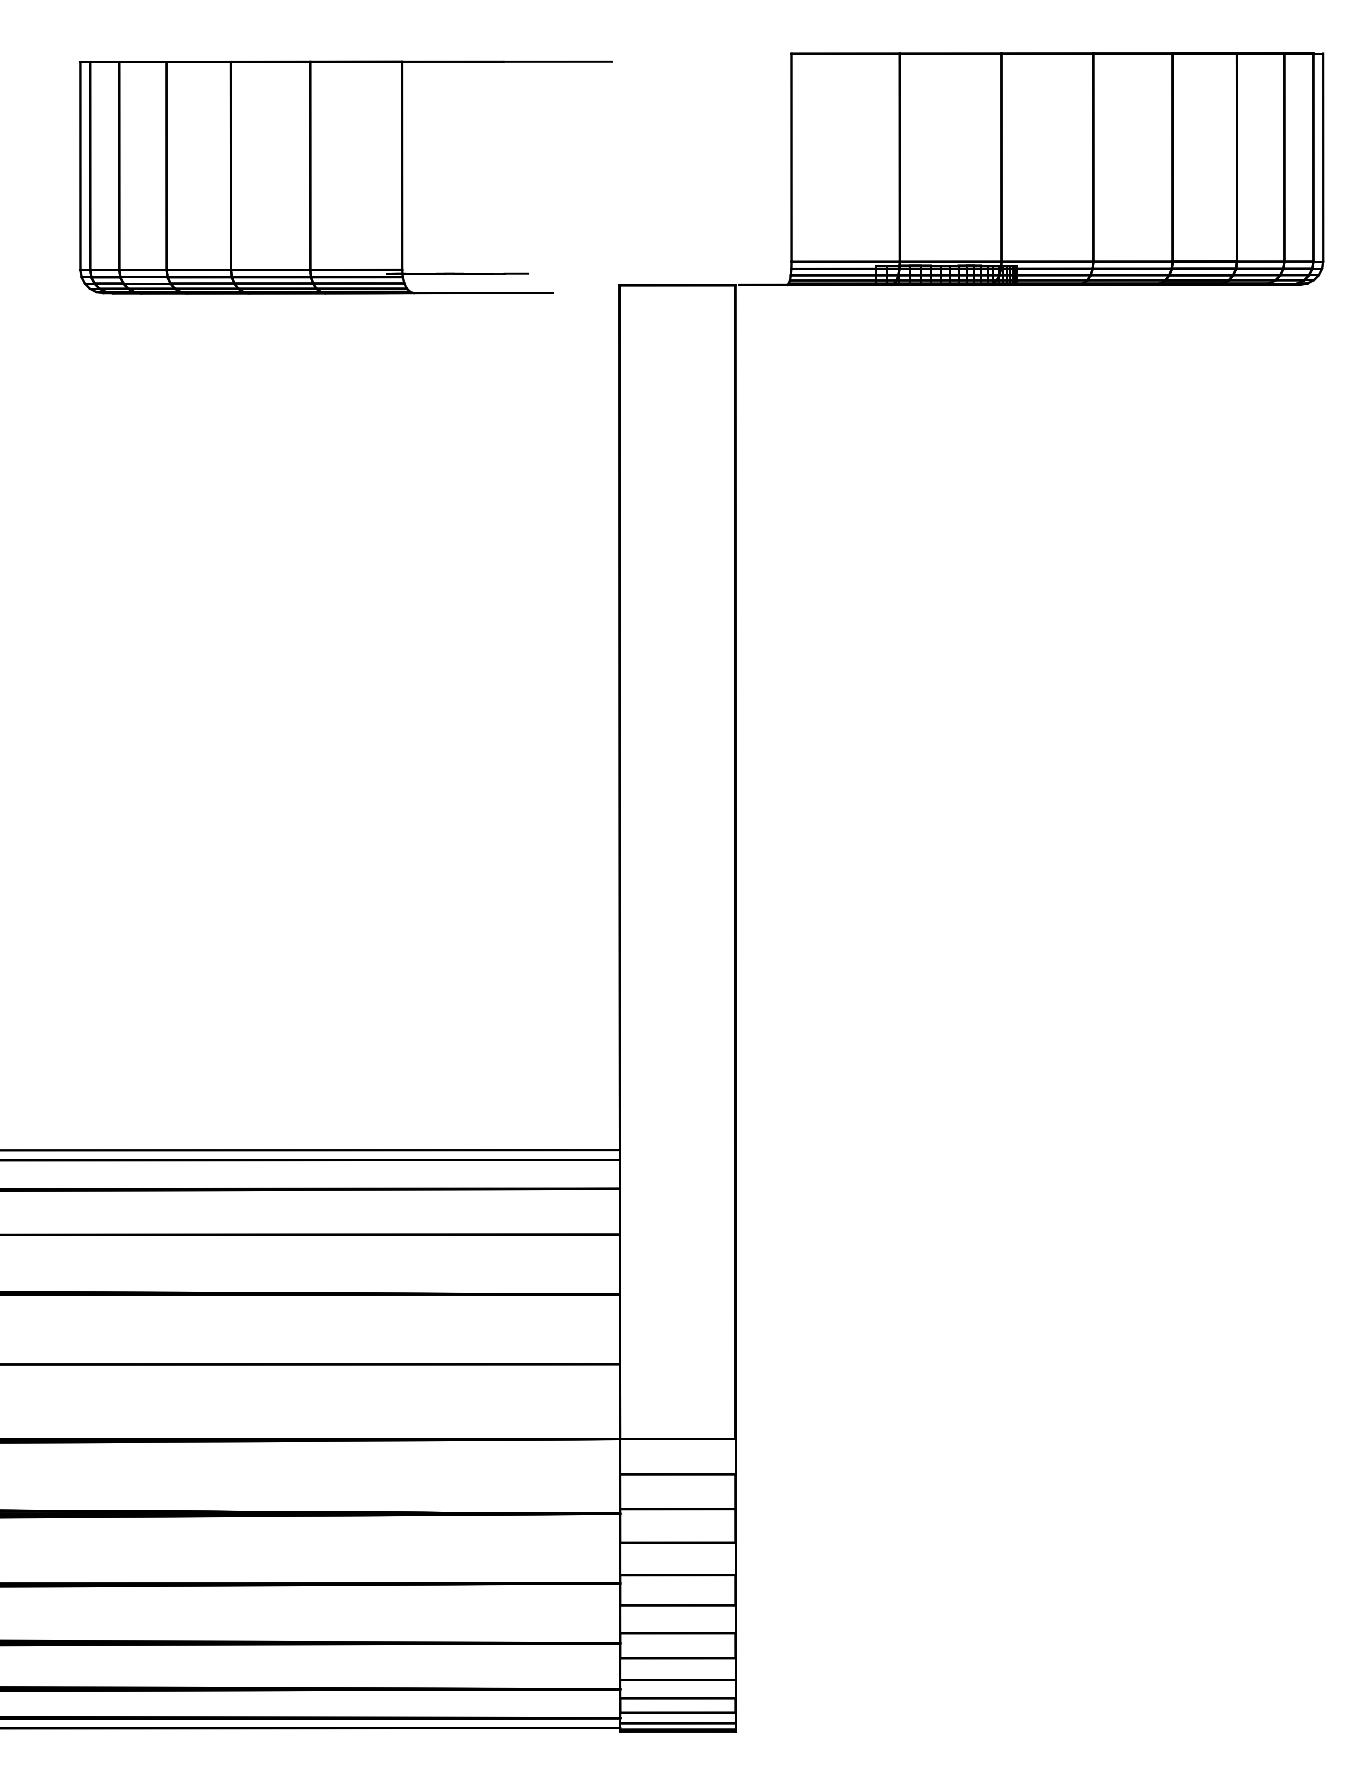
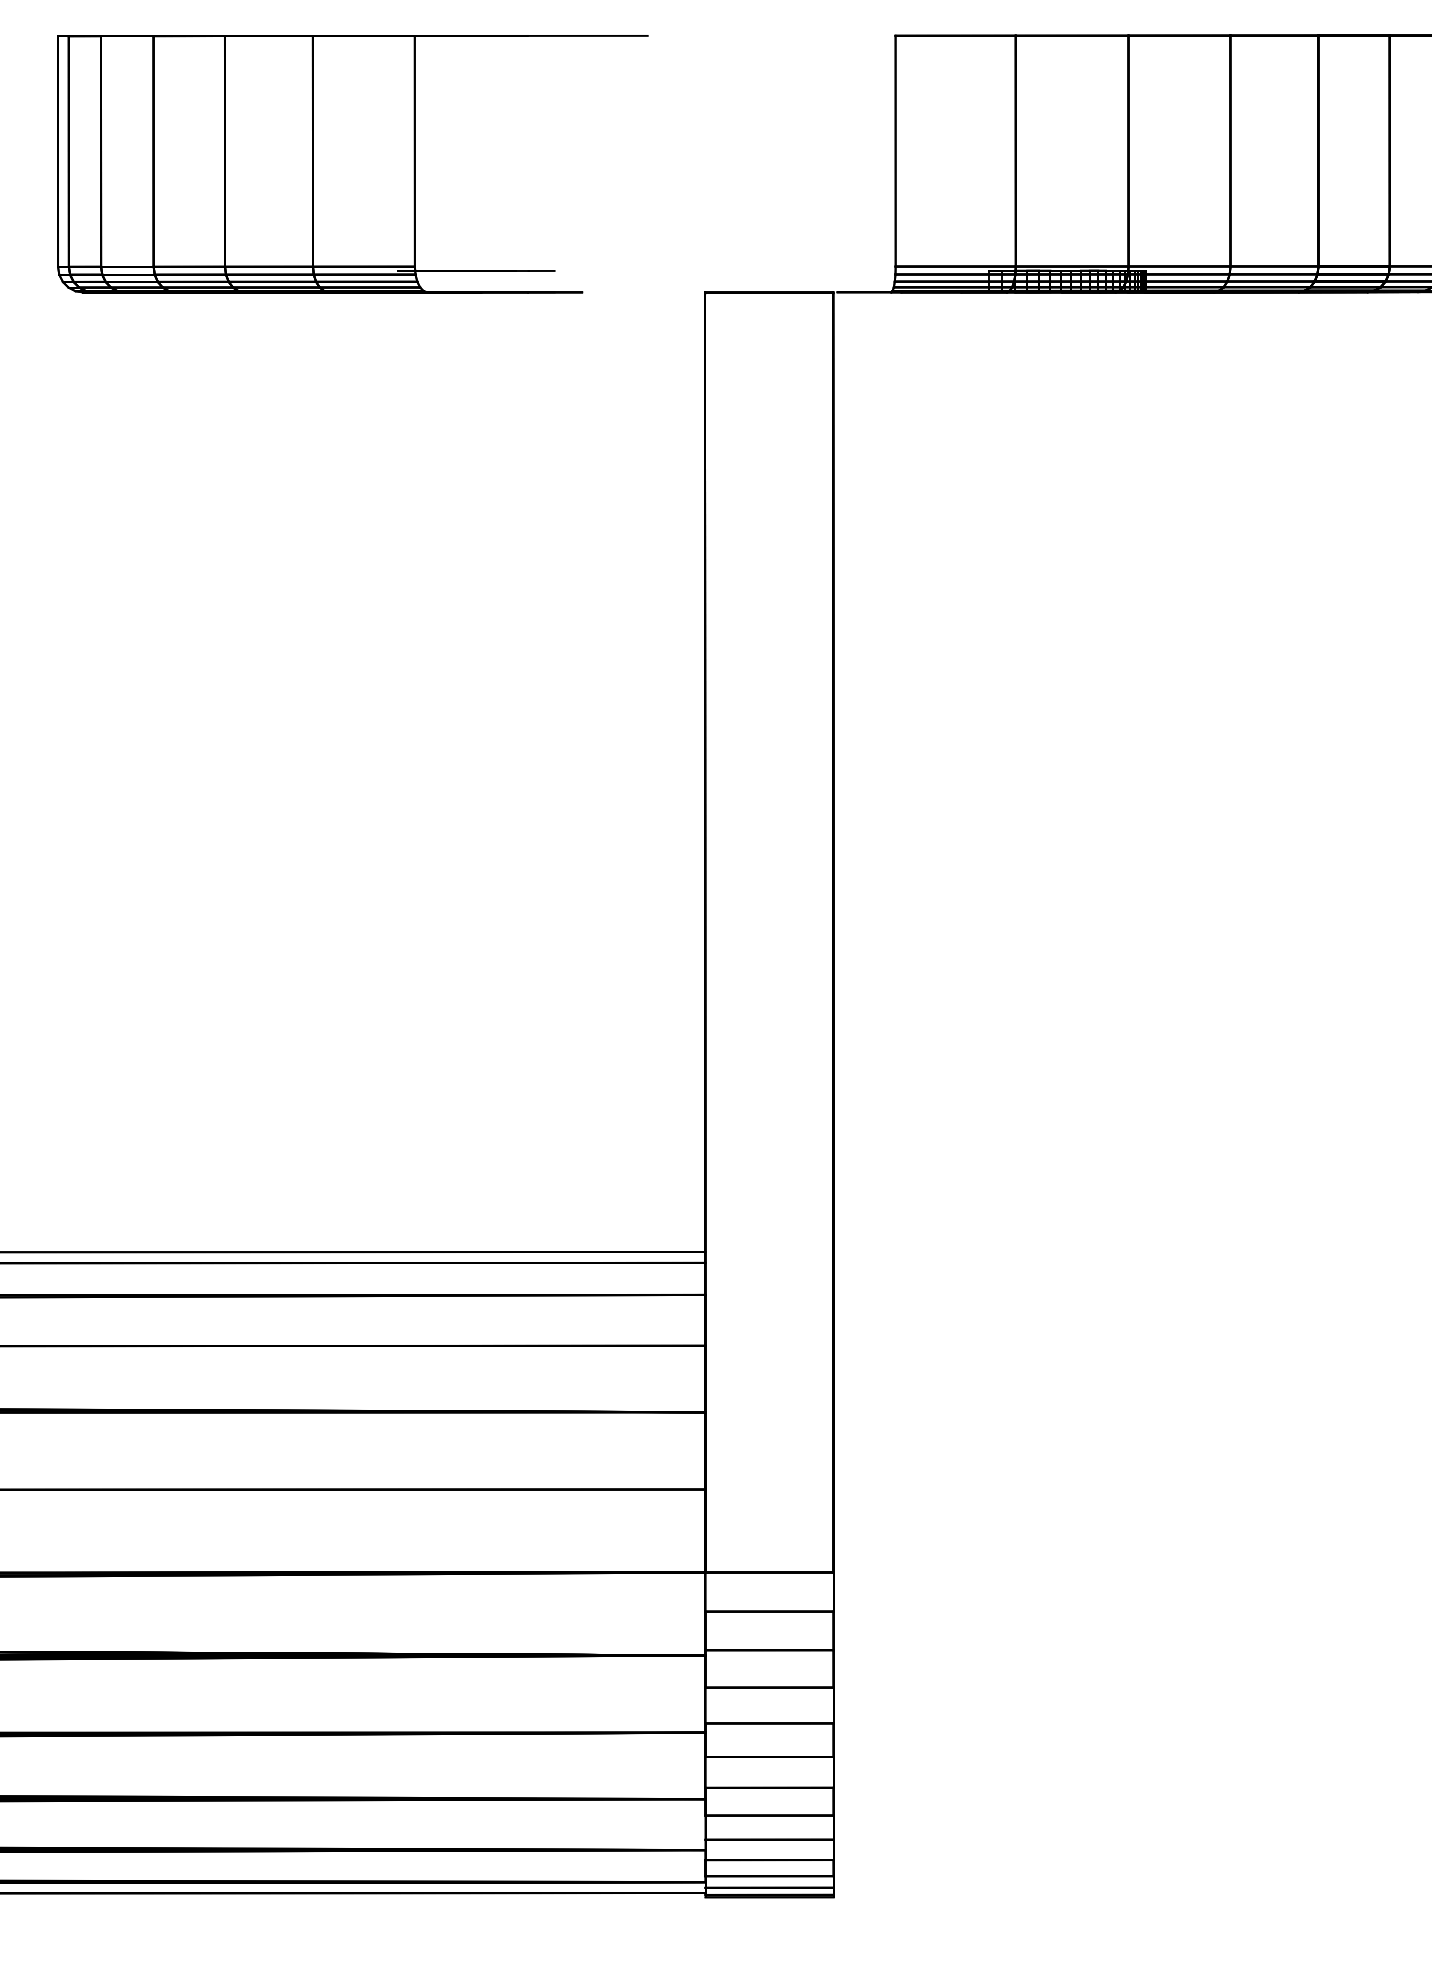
part: (345, 177) -> (352, 164), moved

